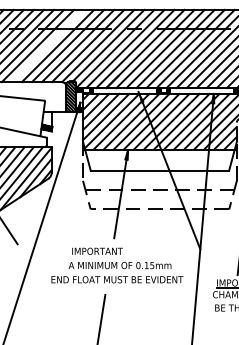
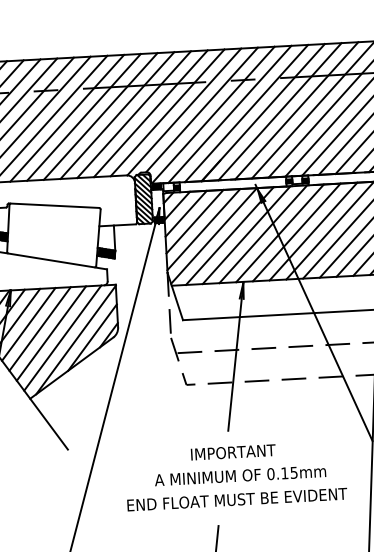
line: (47, 45) -> (99, 115), added
text: (97, 250) -> (233, 451), moved

